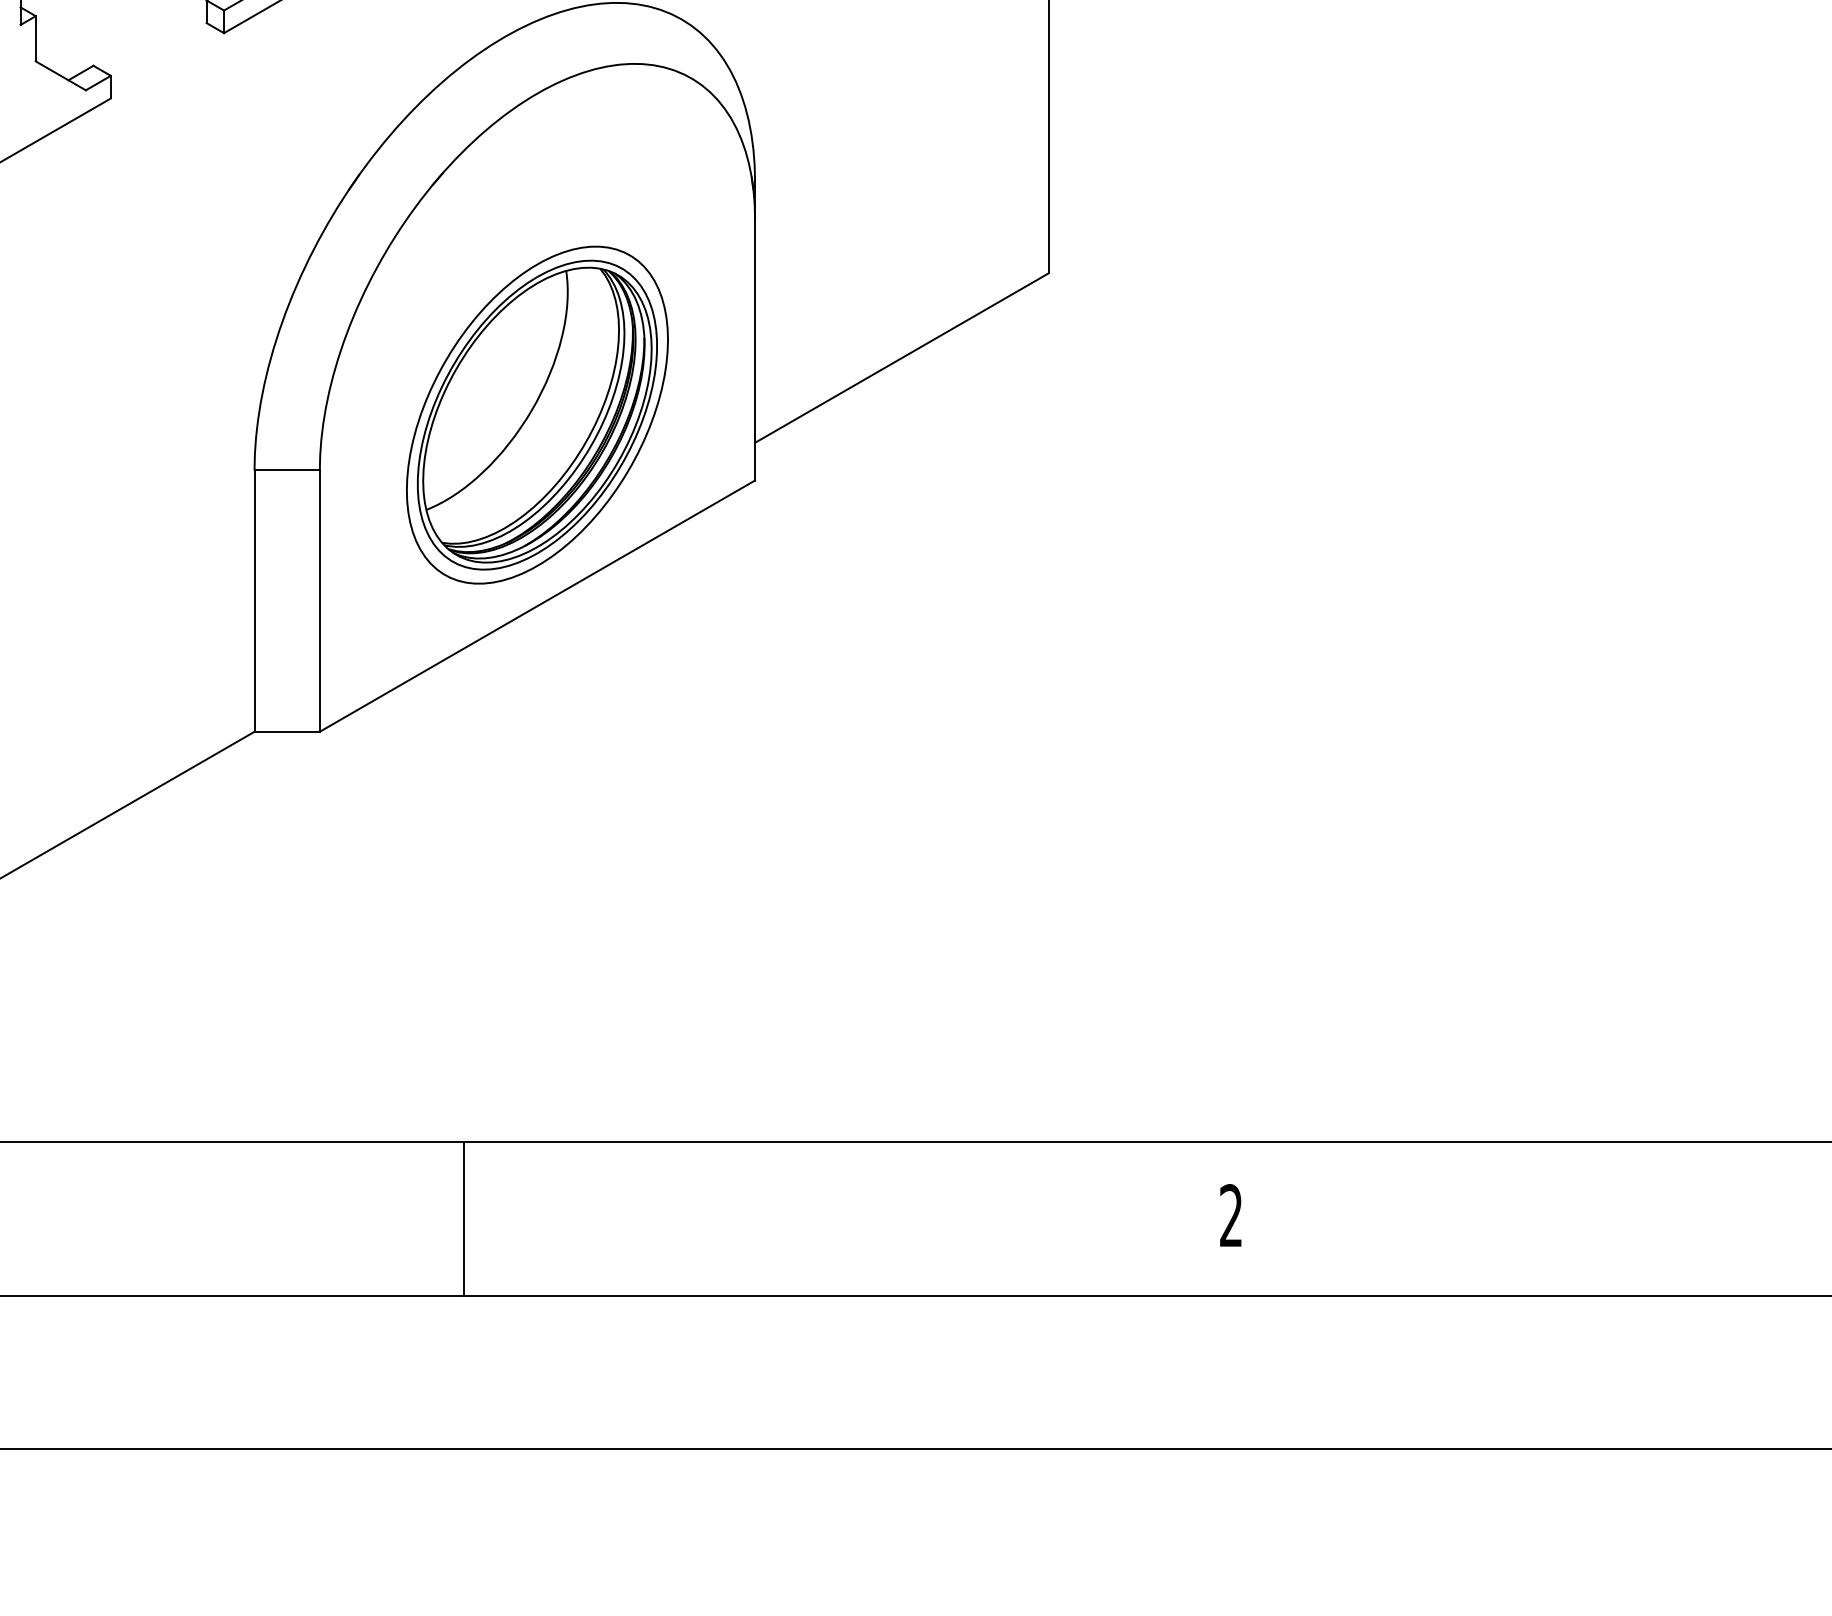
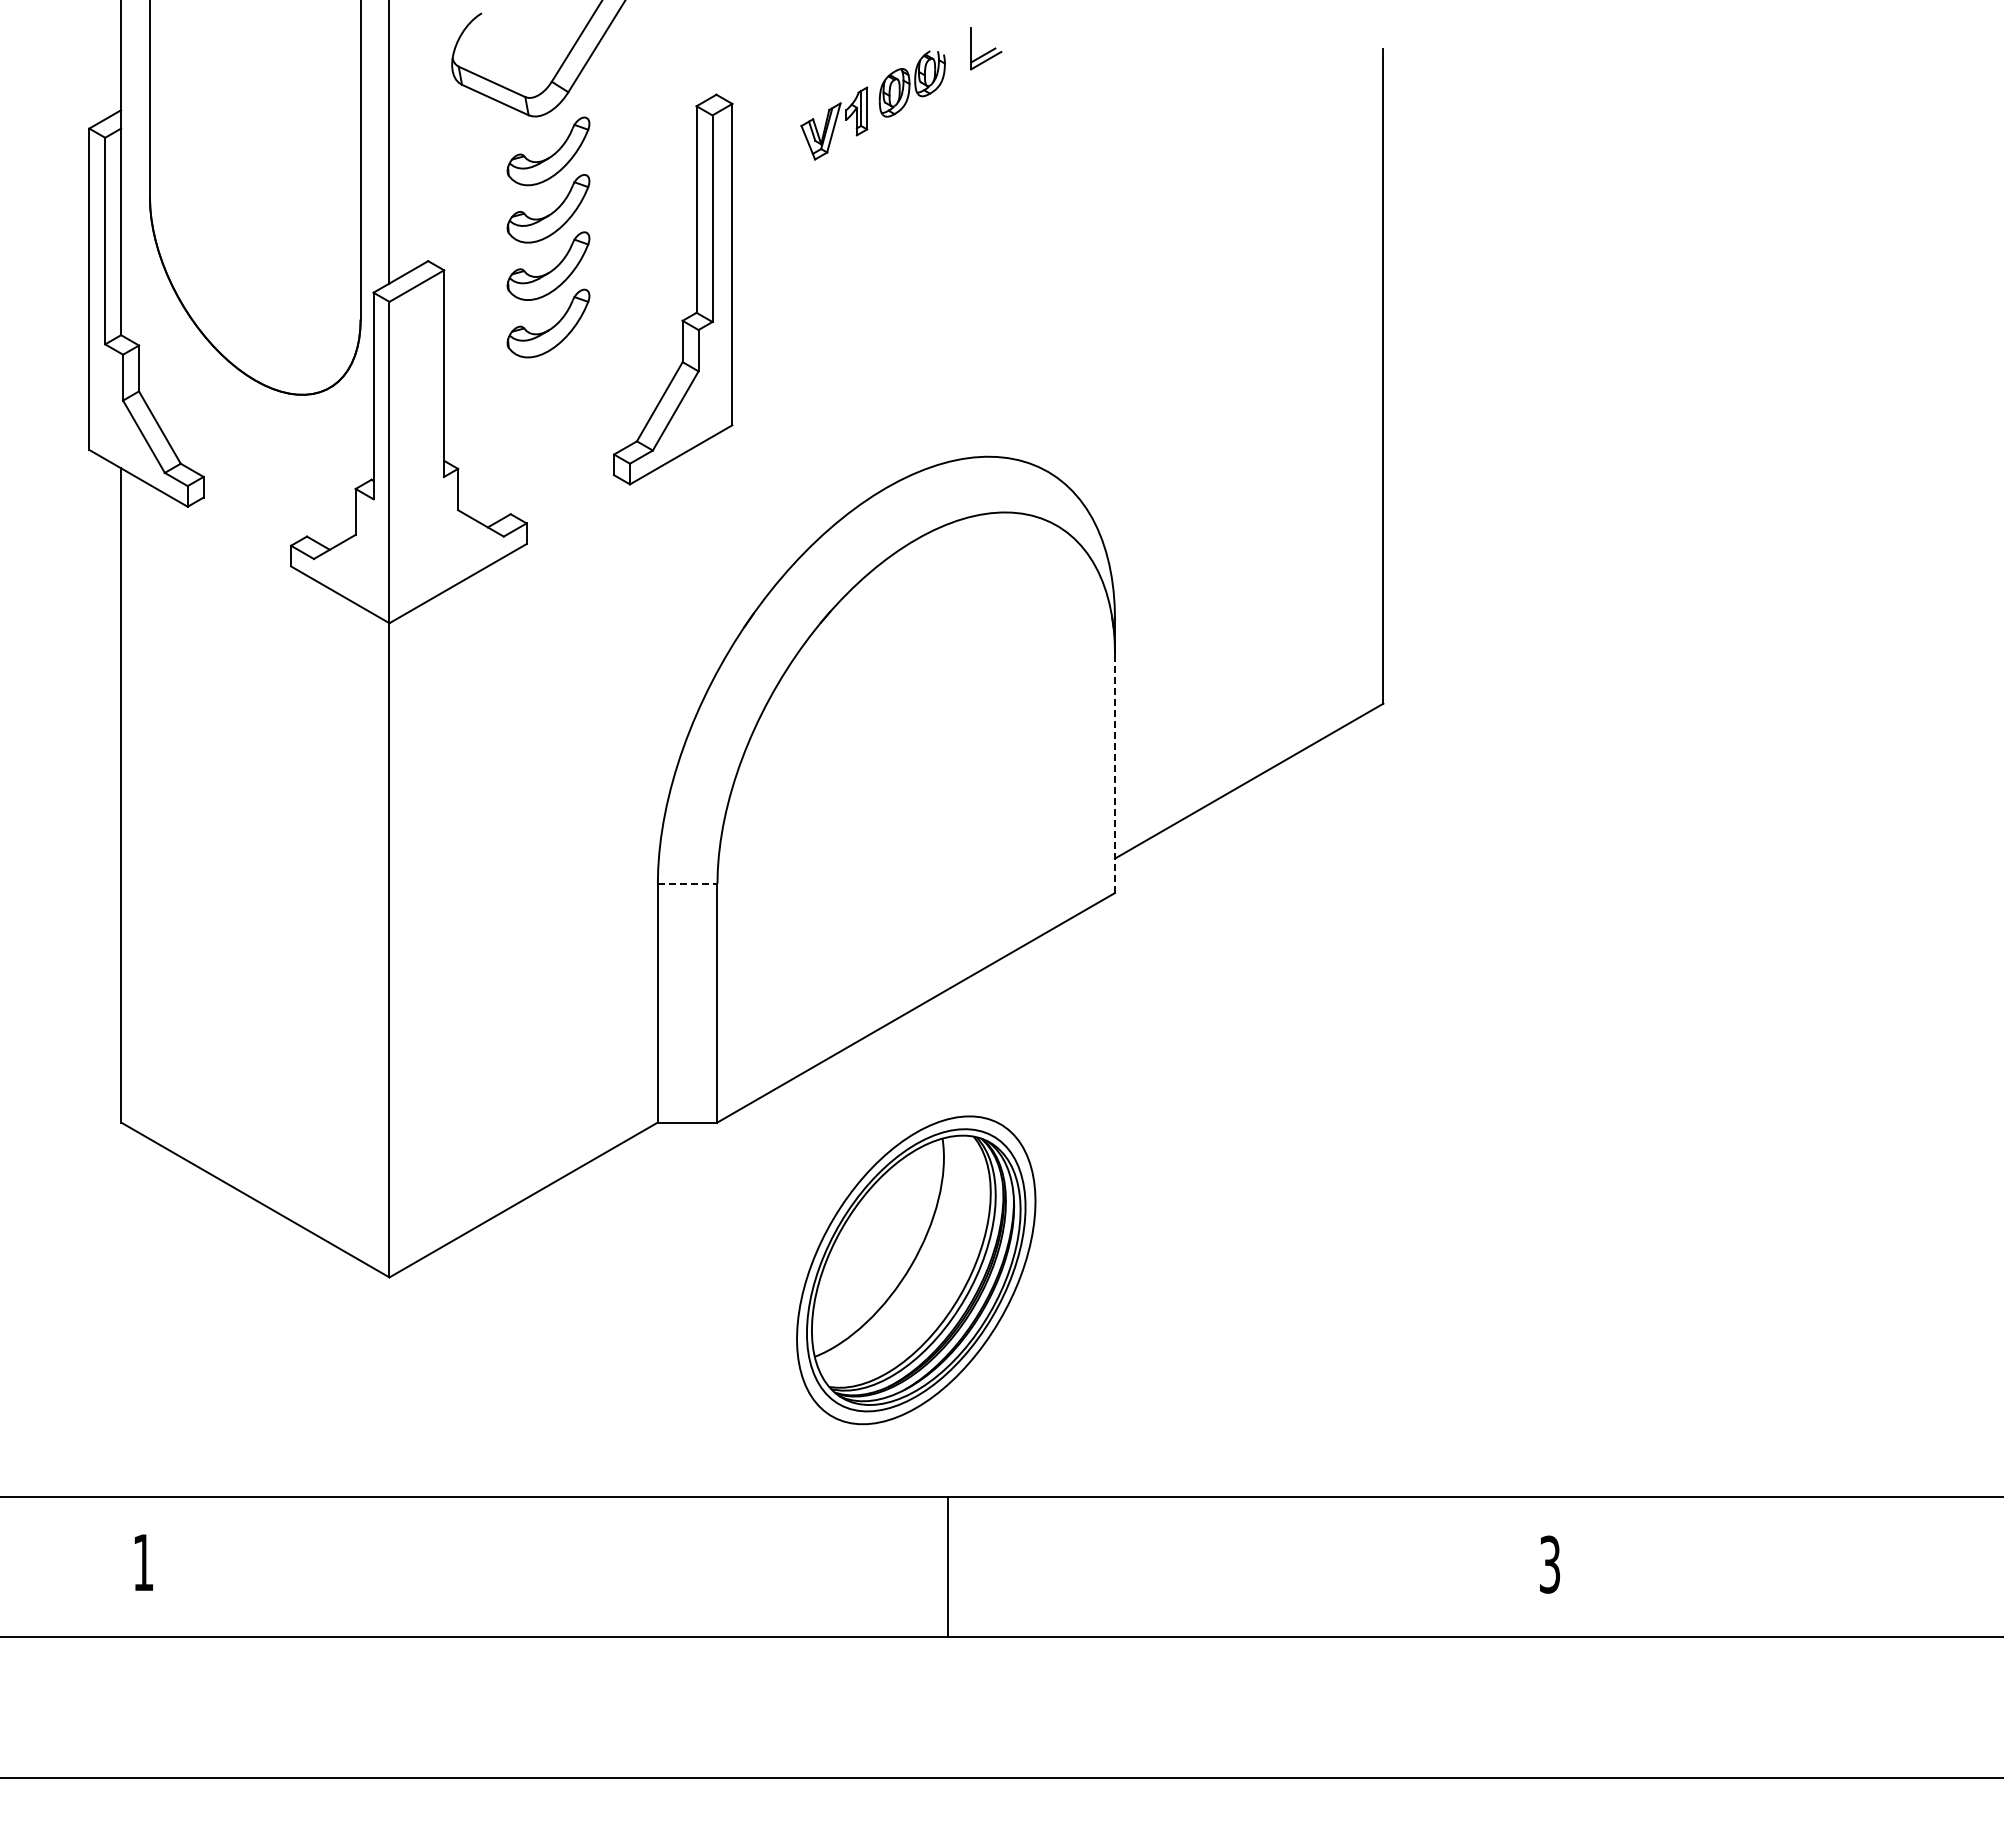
line: (755, 349) -> (1115, 773), solid -> dashed
part: (537, 415) -> (916, 1270), moved
line: (286, 470) -> (687, 883), solid -> dashed
text: (1230, 1215) -> (1549, 1564), 2 -> 3
line: (464, 1217) -> (948, 1566), moved

